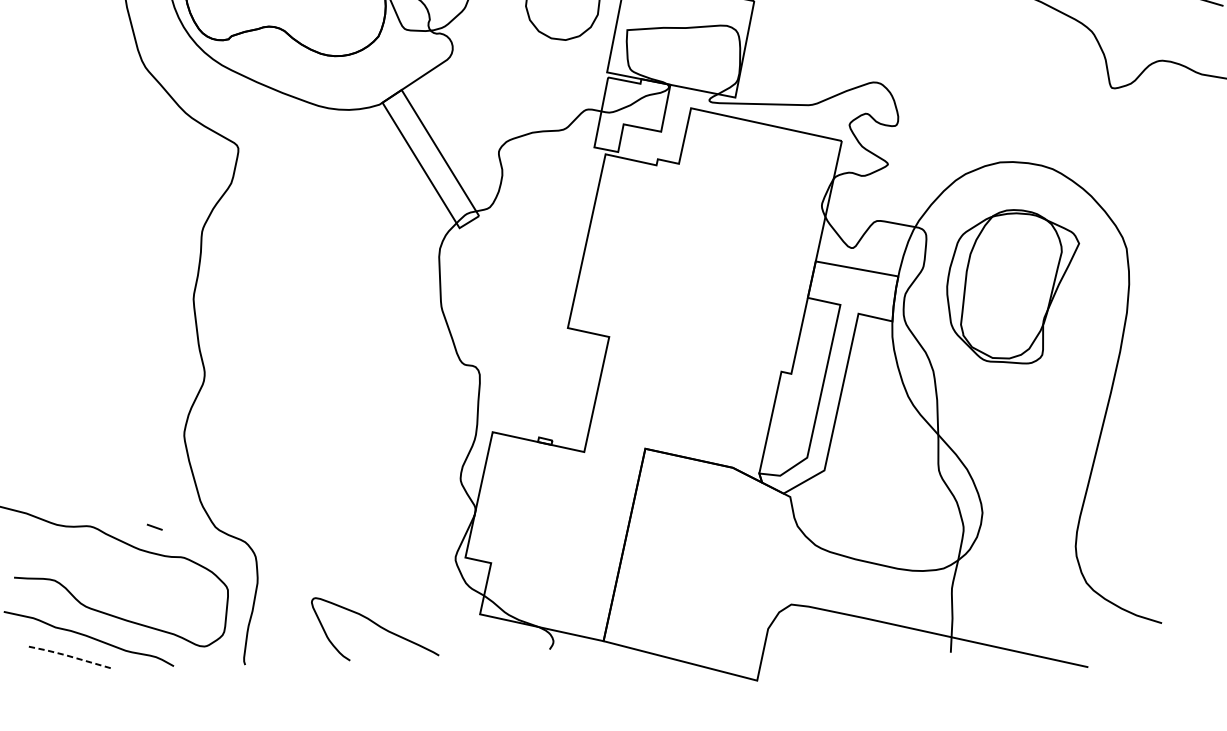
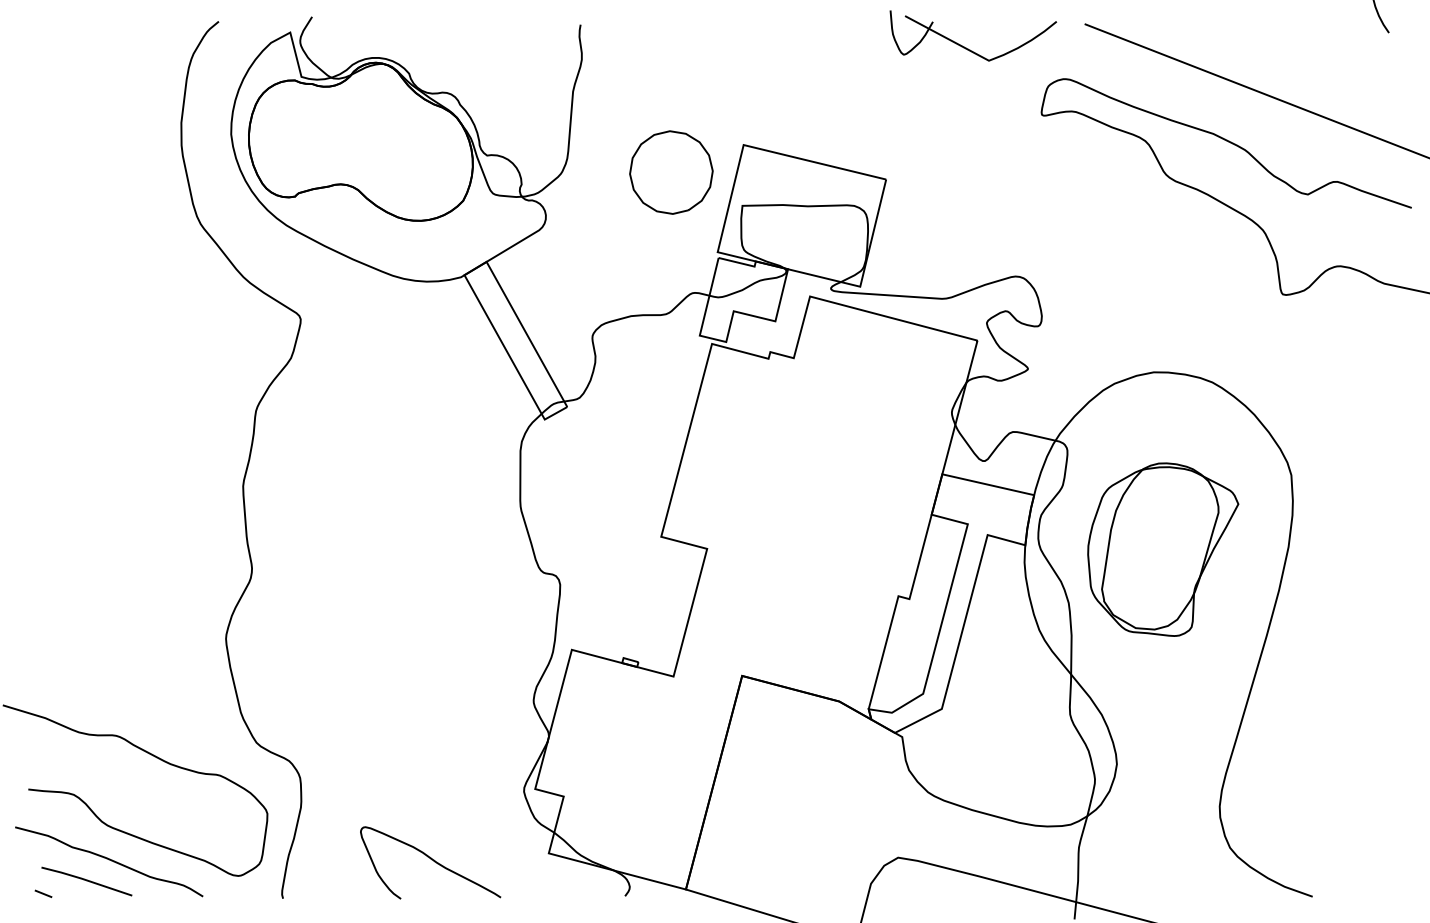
part: (1014, 286) -> (1163, 549), moved
line: (154, 526) -> (43, 893), moved
line: (68, 655) -> (85, 879), dashed -> solid

